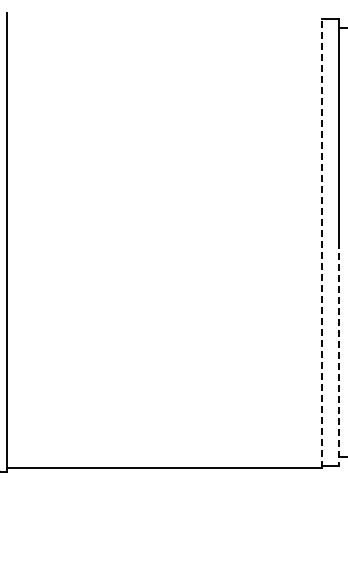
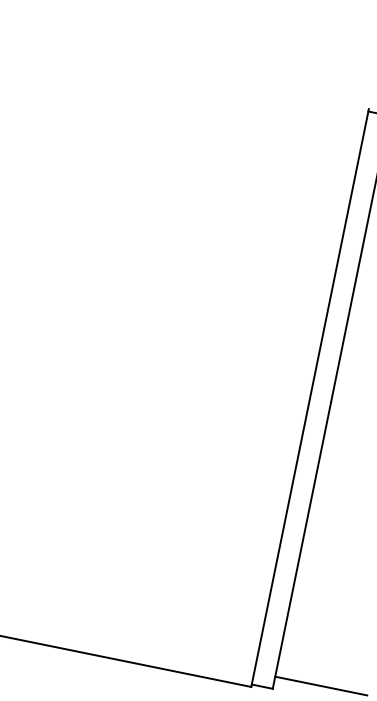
line: (322, 242) -> (310, 398), dashed -> solid
line: (338, 354) -> (301, 545), dashed -> solid

